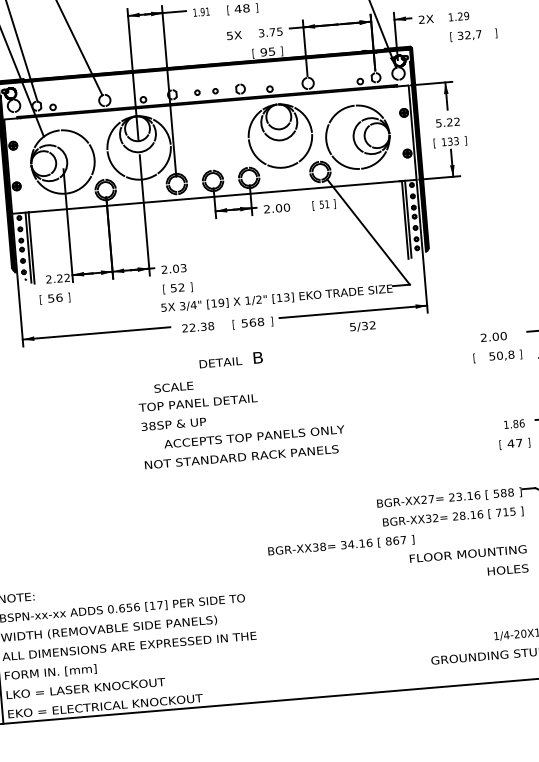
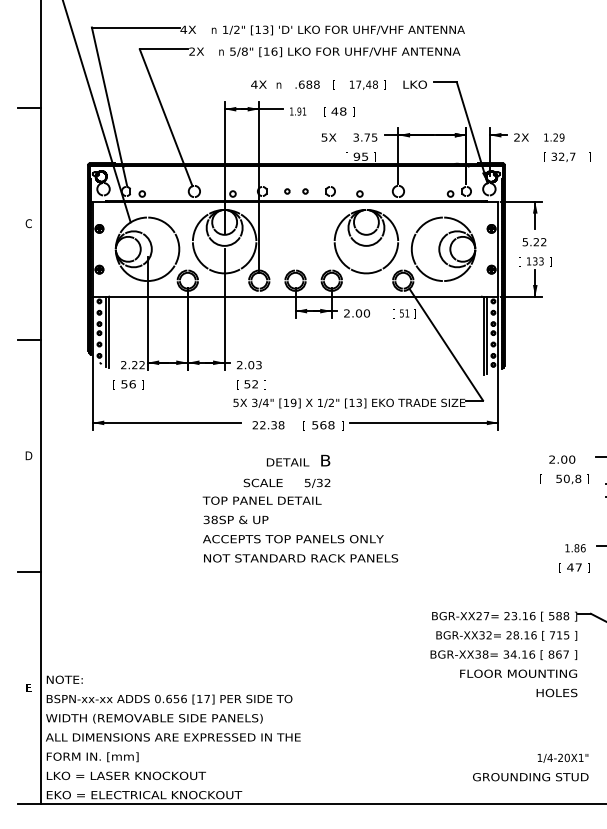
text: (362, 325) -> (317, 482), moved
text: (173, 386) -> (262, 482), moved
text: (254, 437) -> (293, 539), moved
text: (340, 545) -> (503, 654), moved

